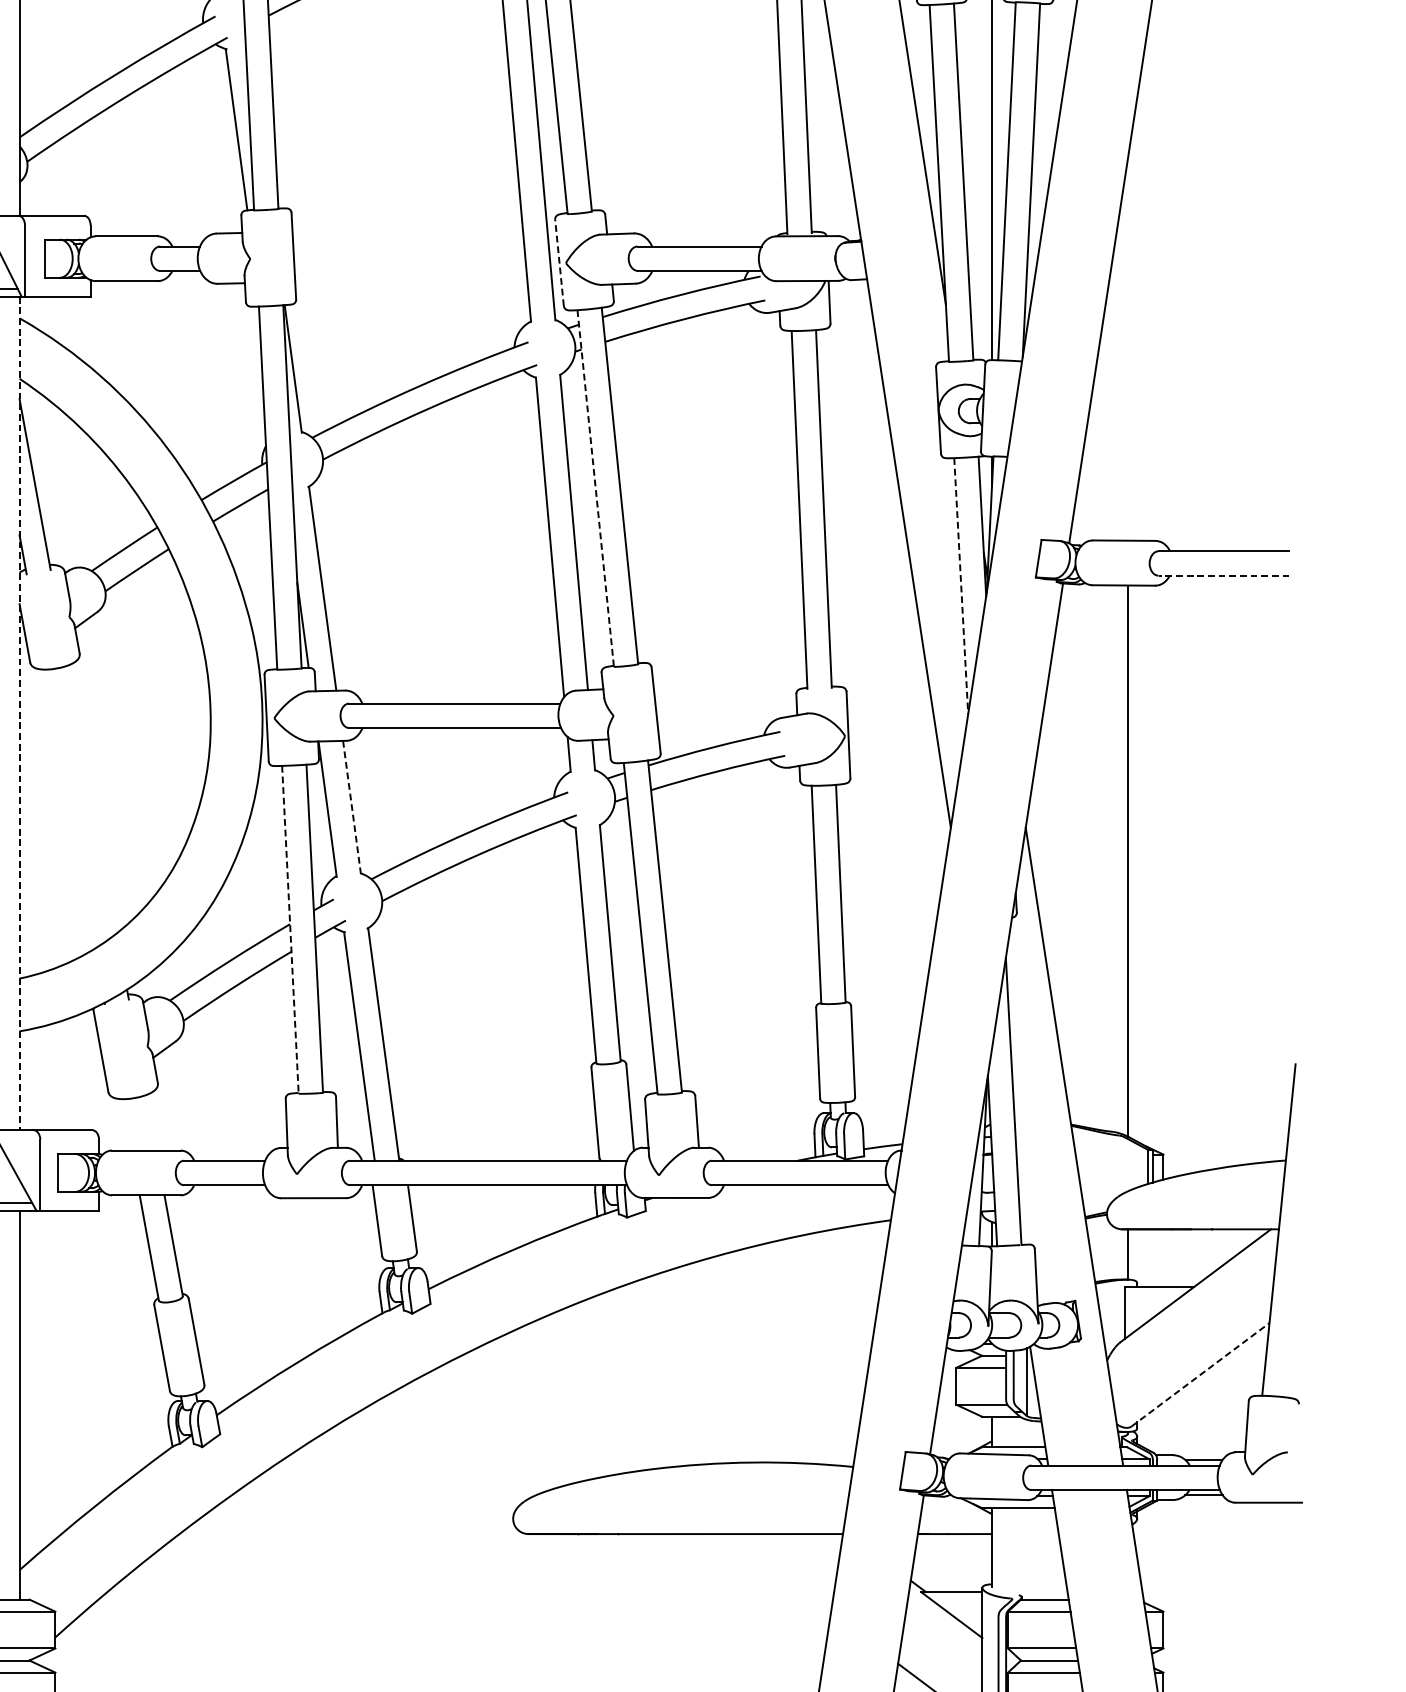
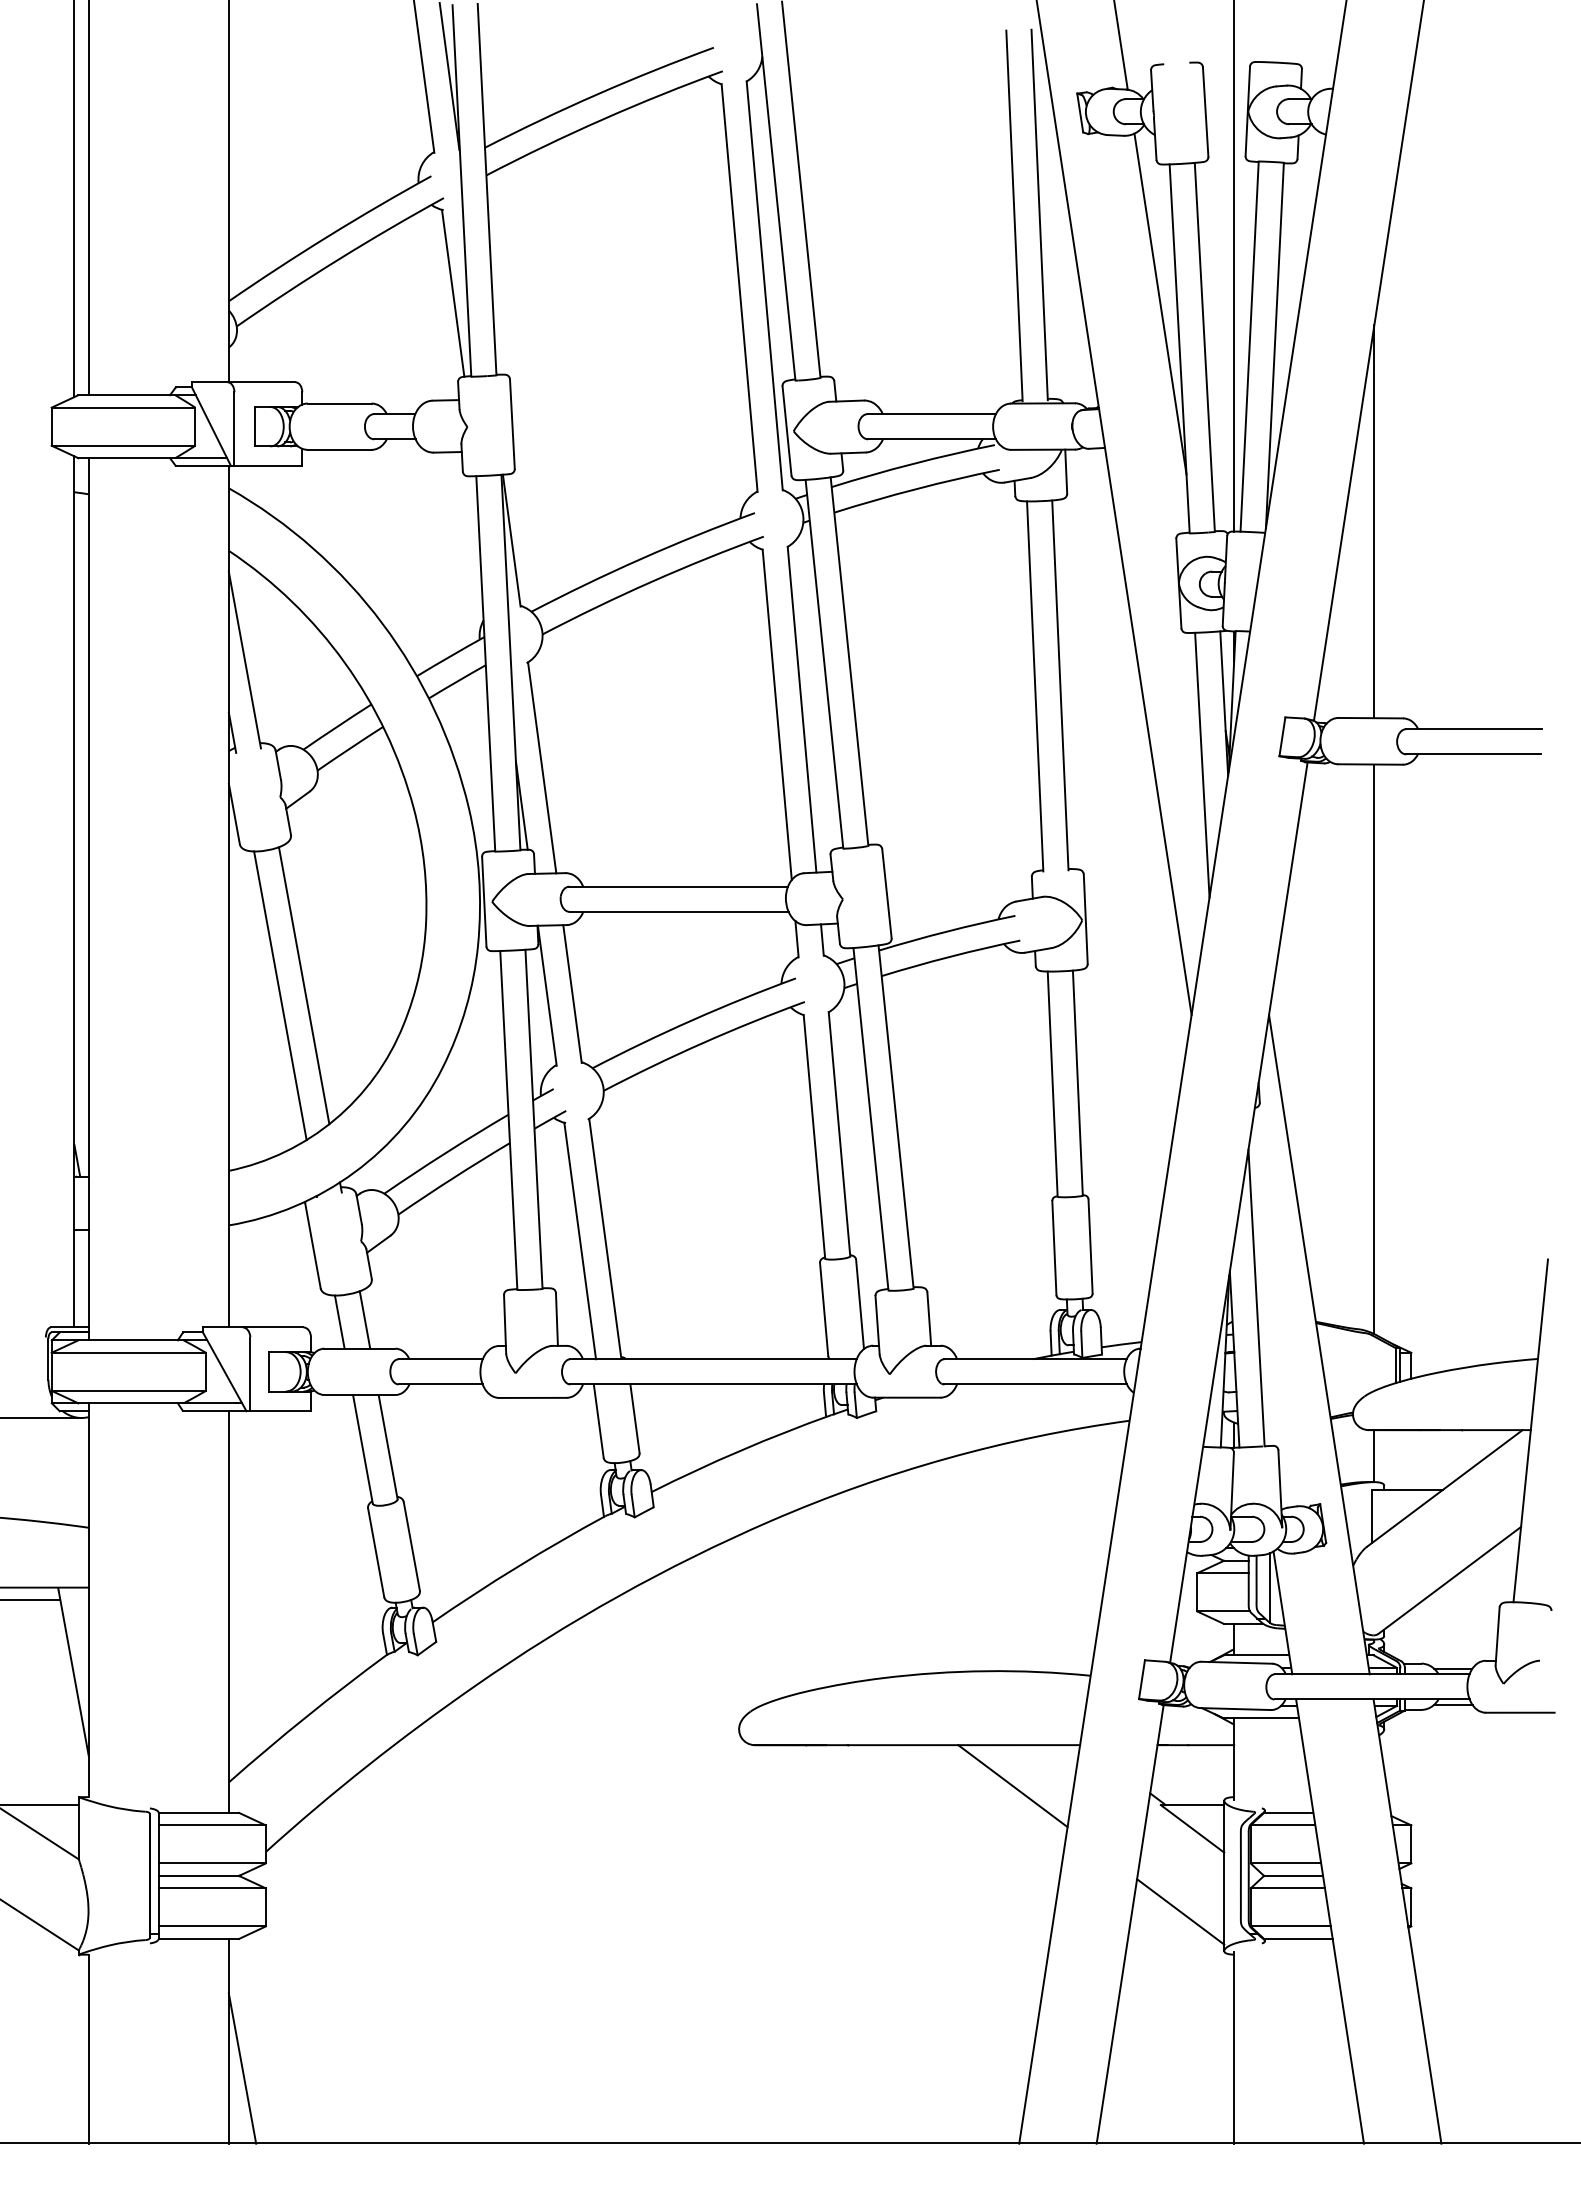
line: (559, 263) -> (787, 431), dashed -> solid
line: (1127, 350) -> (1374, 521), added
line: (595, 488) -> (824, 664), dashed -> solid
line: (1223, 575) -> (1473, 754), dashed -> solid
line: (961, 586) -> (1202, 765), dashed -> solid
line: (19, 713) -> (228, 896), dashed -> solid
line: (91, 799) -> (303, 985), added
line: (352, 807) -> (572, 994), dashed -> solid
line: (69, 808) -> (280, 995), added
line: (290, 929) -> (508, 1120), dashed -> solid
line: (150, 1122) -> (364, 1319), added
line: (126, 1124) -> (339, 1321), added
line: (1201, 1374) -> (1450, 1580), dashed -> solid
line: (777, 1574) -> (1012, 1786), added

